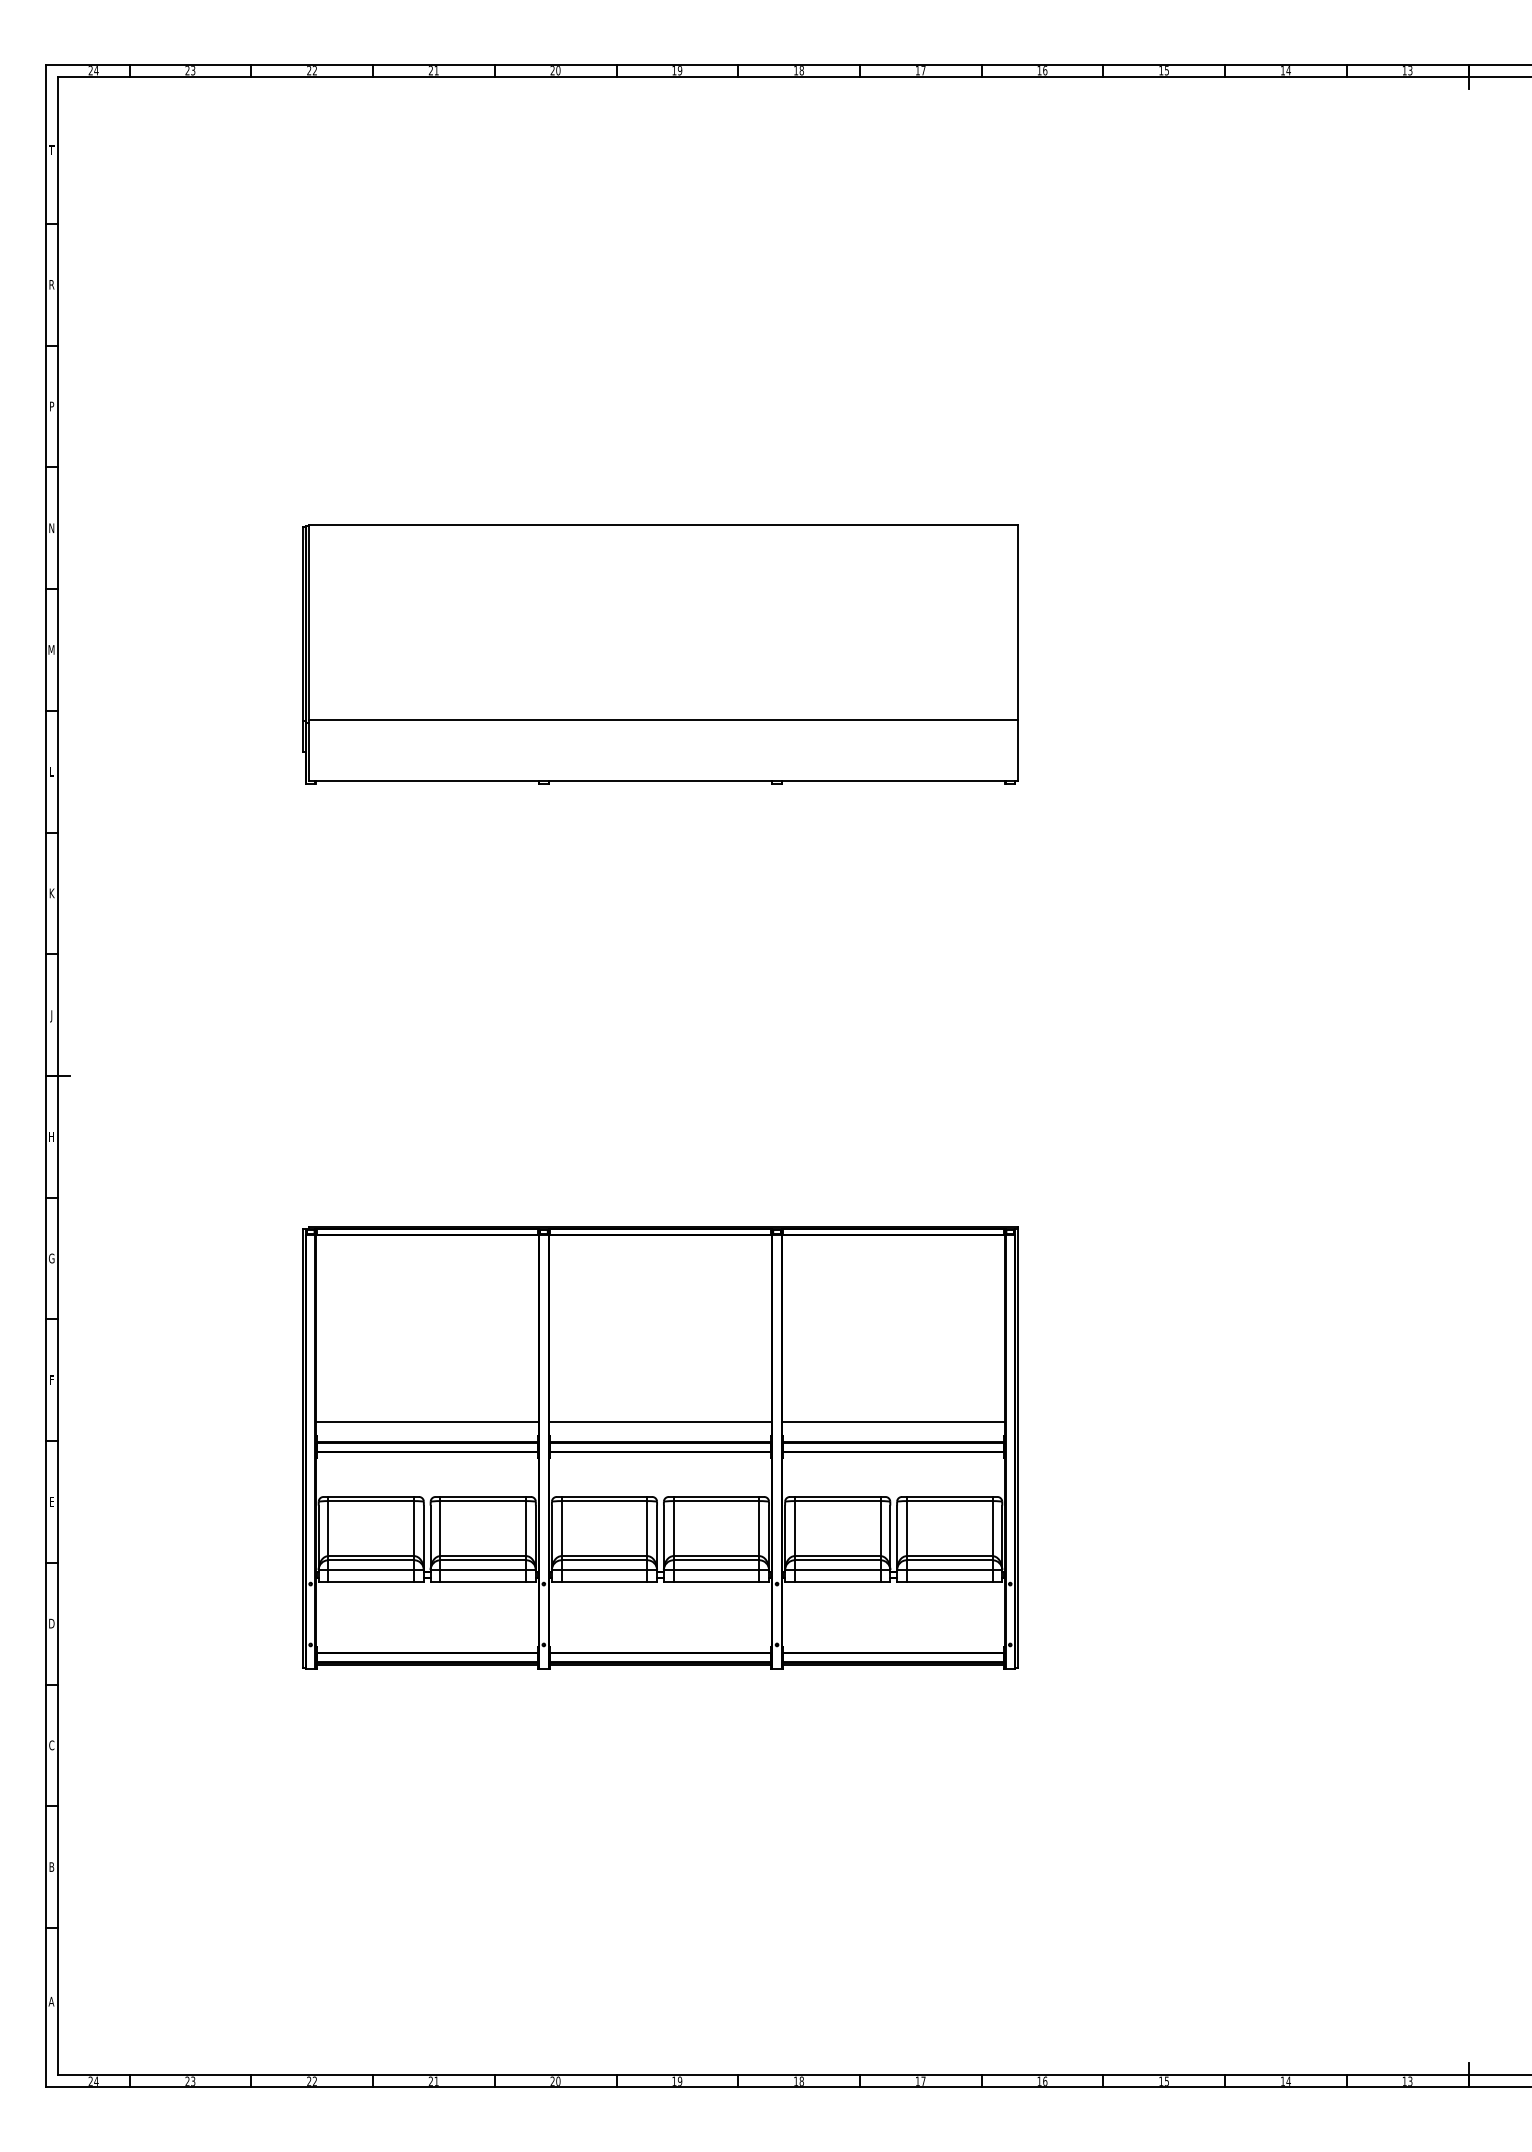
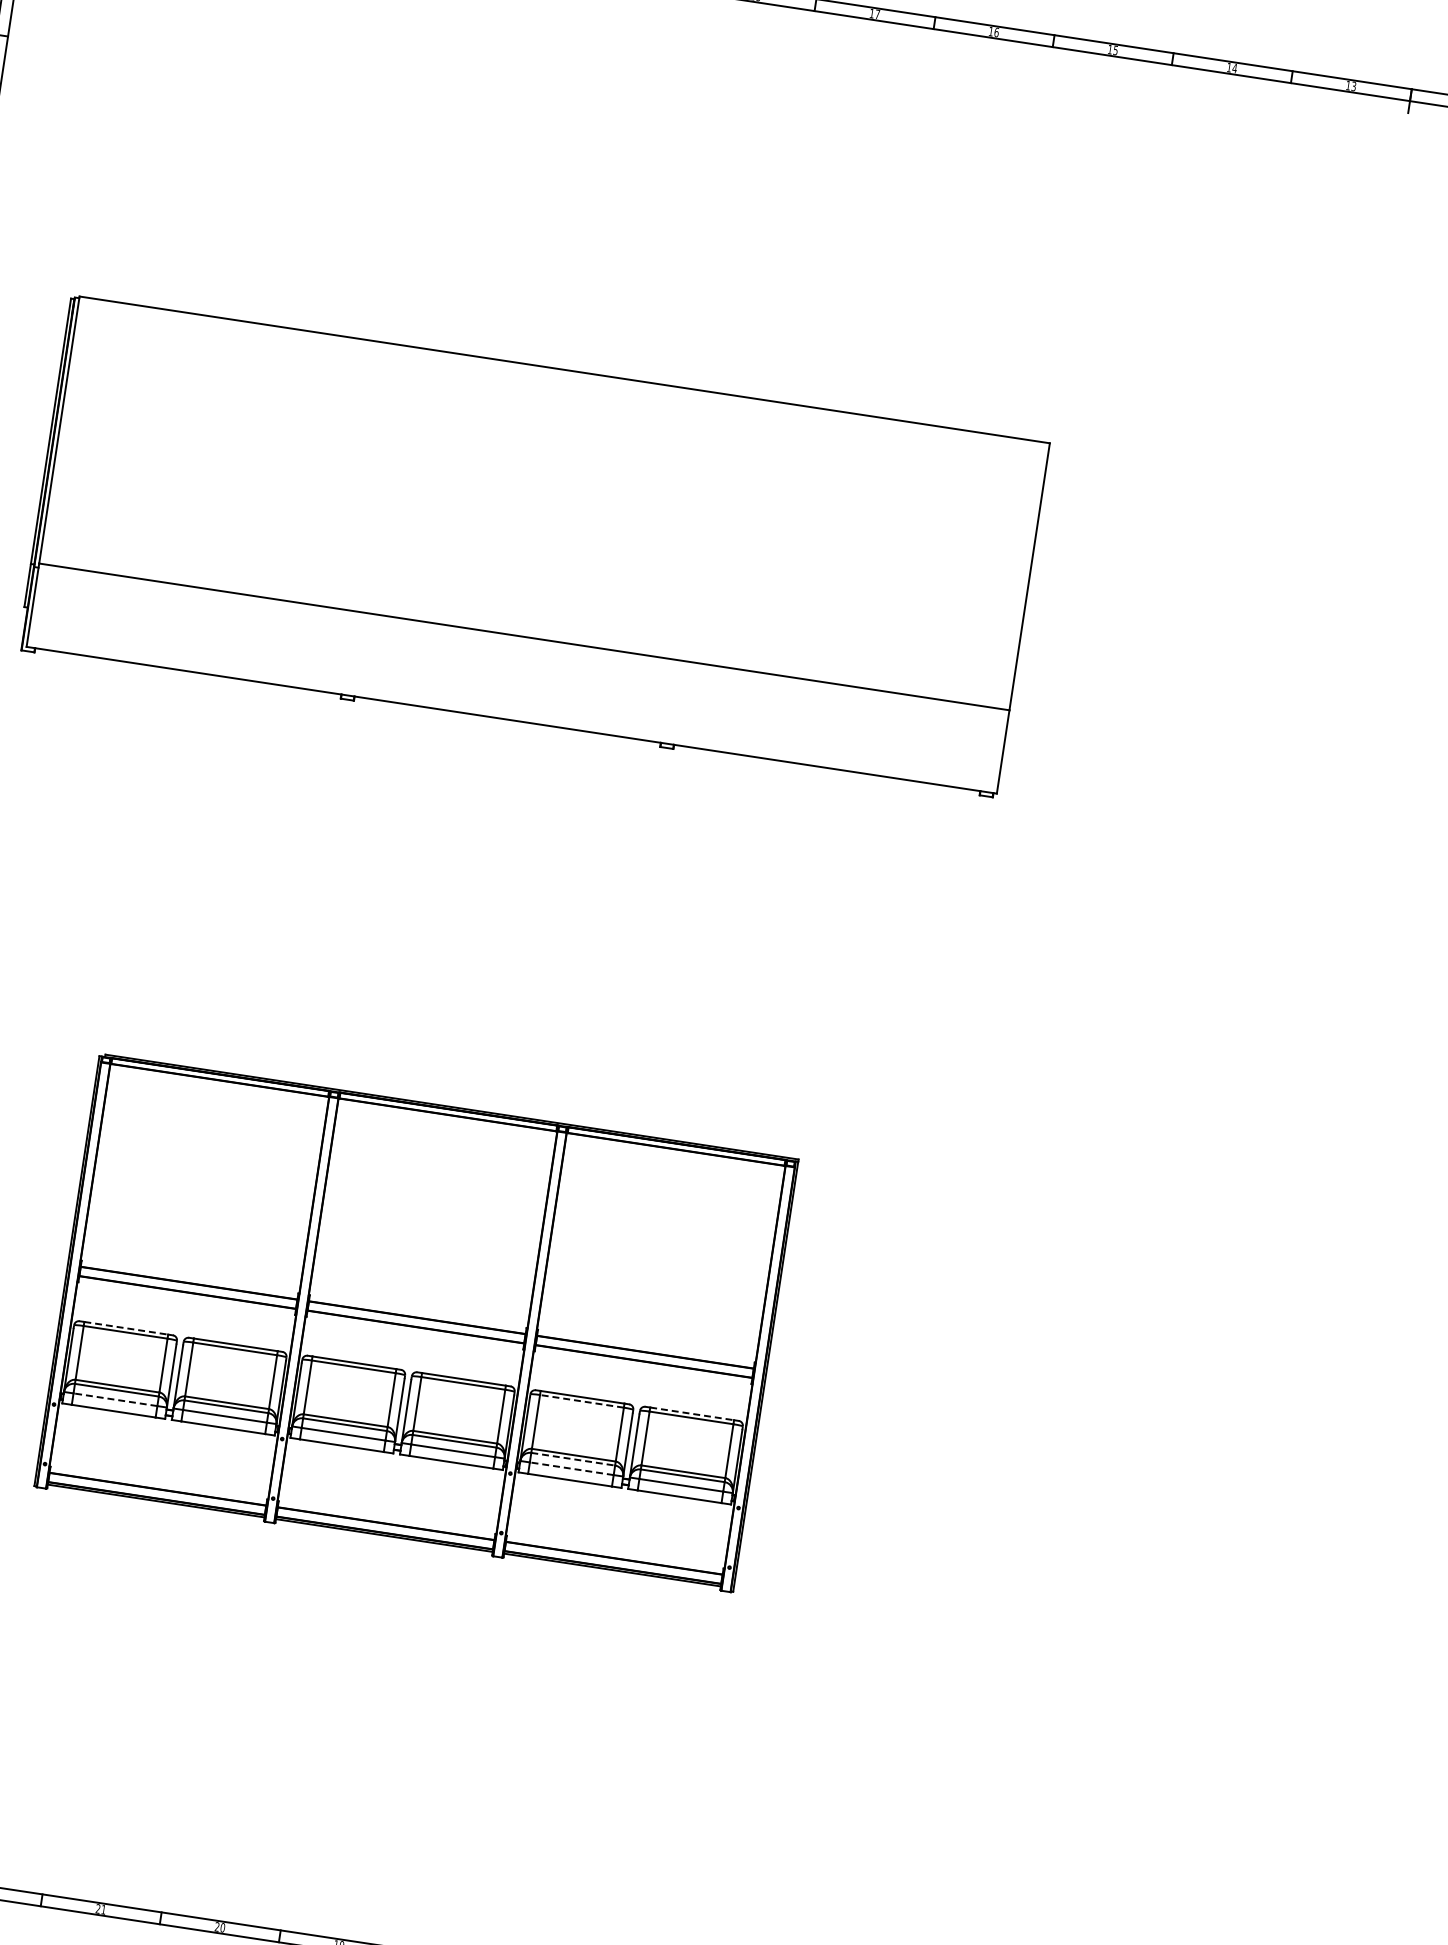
part: (660, 654) -> (533, 546), size x1.4
line: (427, 1421) -> (192, 1262), removed
line: (660, 1421) -> (420, 1297), removed
line: (893, 1421) -> (648, 1331), removed
line: (371, 1496) -> (126, 1327), solid -> dashed
line: (949, 1496) -> (692, 1413), solid -> dashed
line: (837, 1501) -> (581, 1401), solid -> dashed
line: (837, 1560) -> (572, 1459), solid -> dashed
line: (371, 1569) -> (115, 1399), solid -> dashed
line: (837, 1569) -> (571, 1468), solid -> dashed

